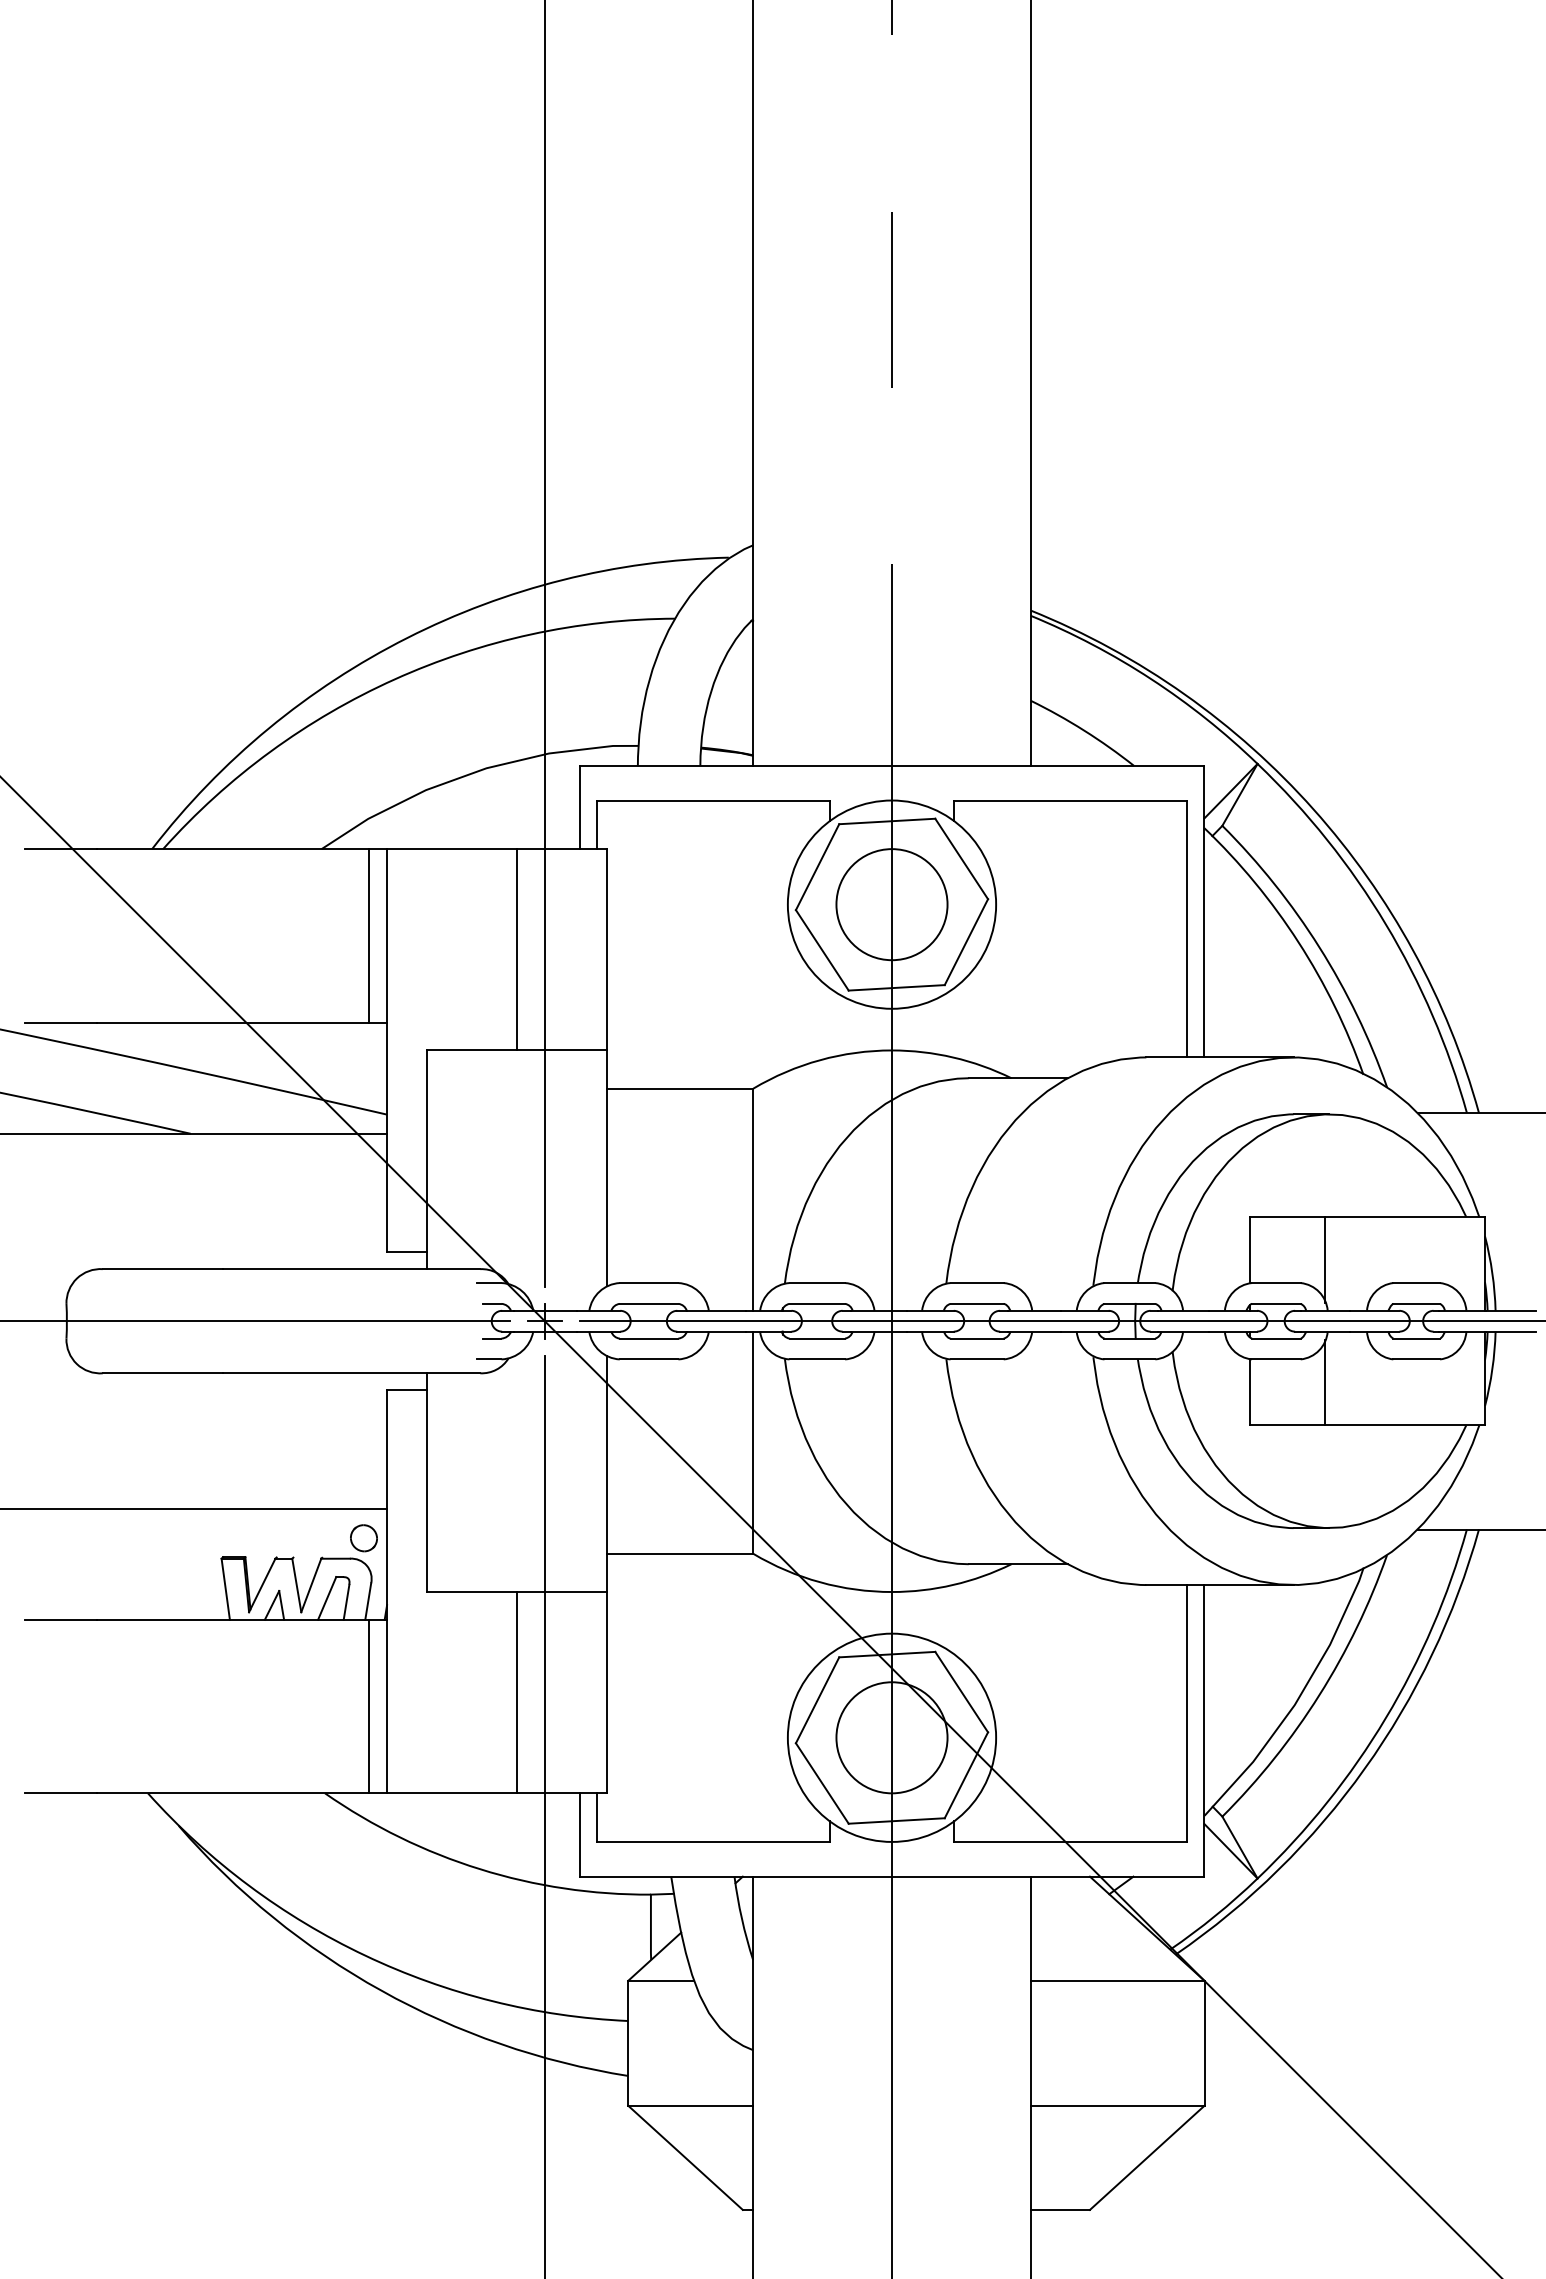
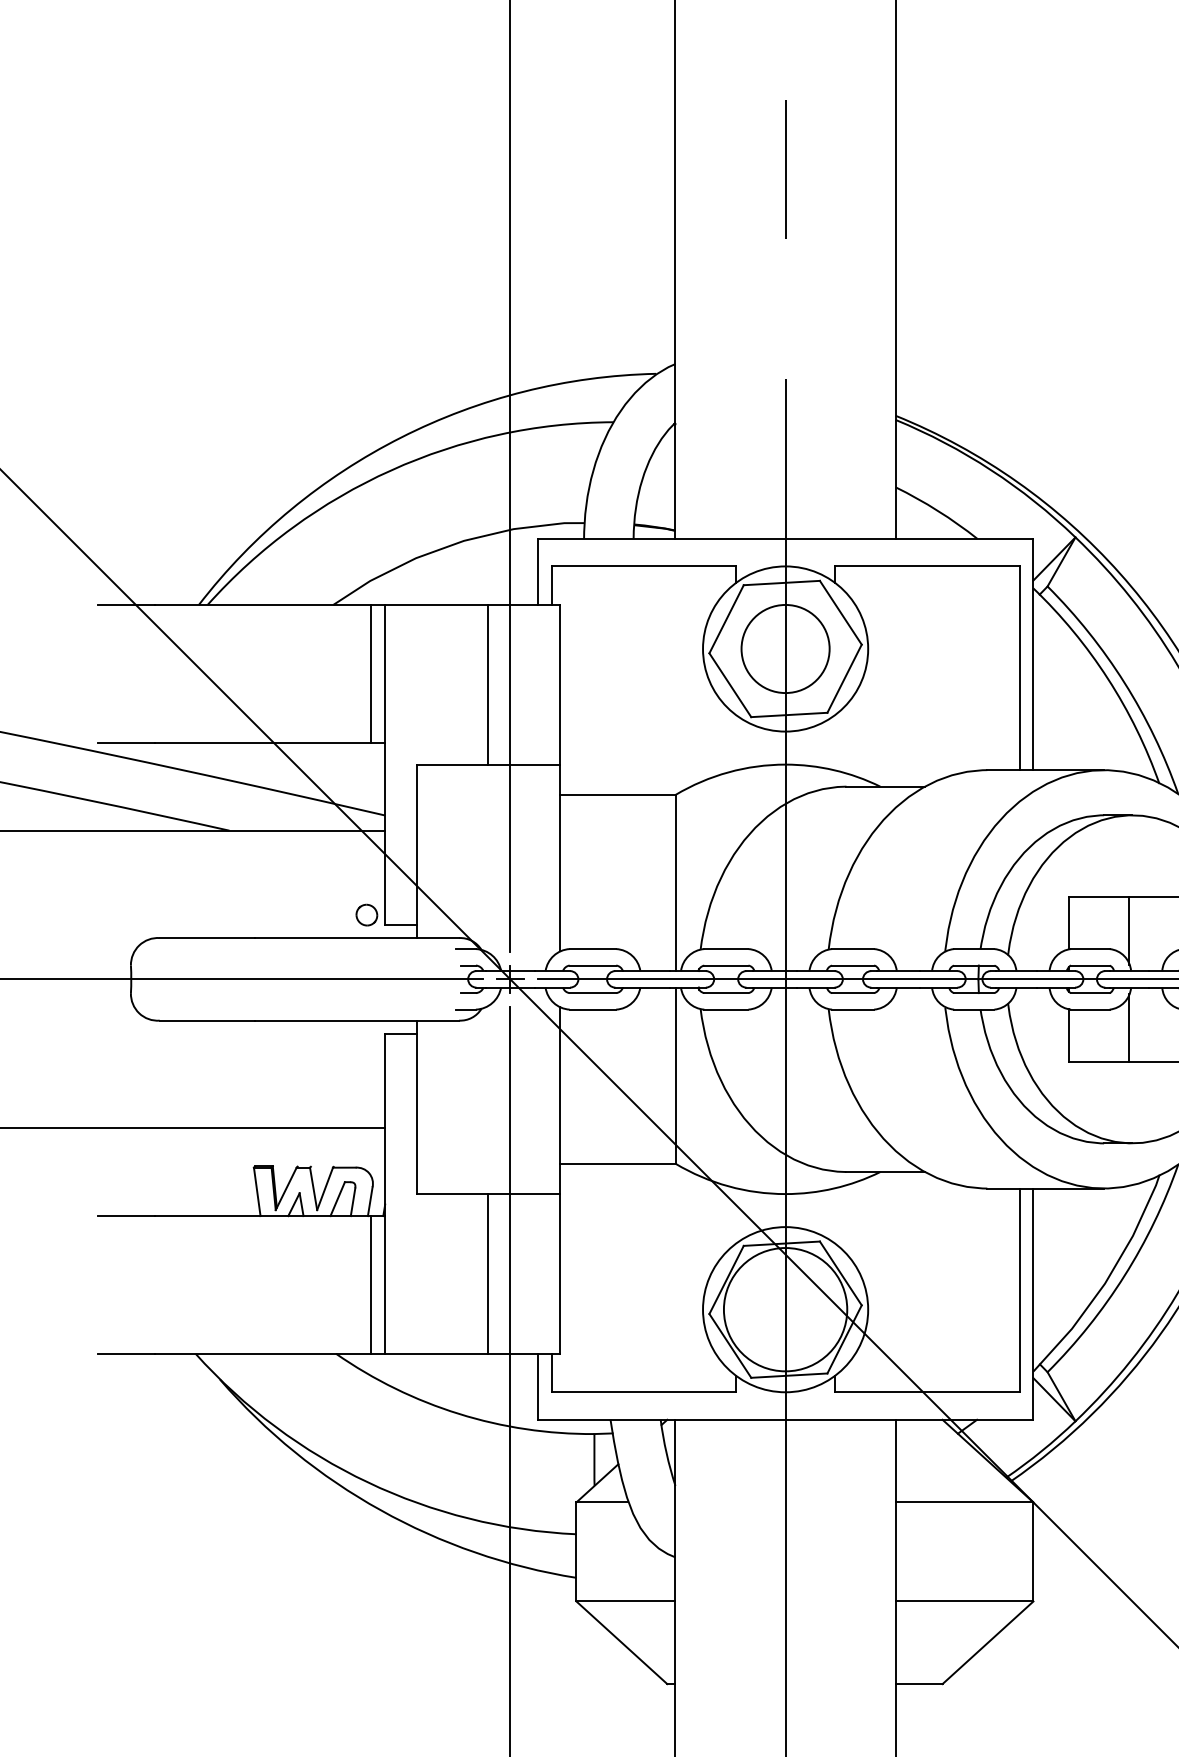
part: (363, 1538) -> (366, 915), moved
circle: (891, 1737) -> (785, 1309), size x1.4

